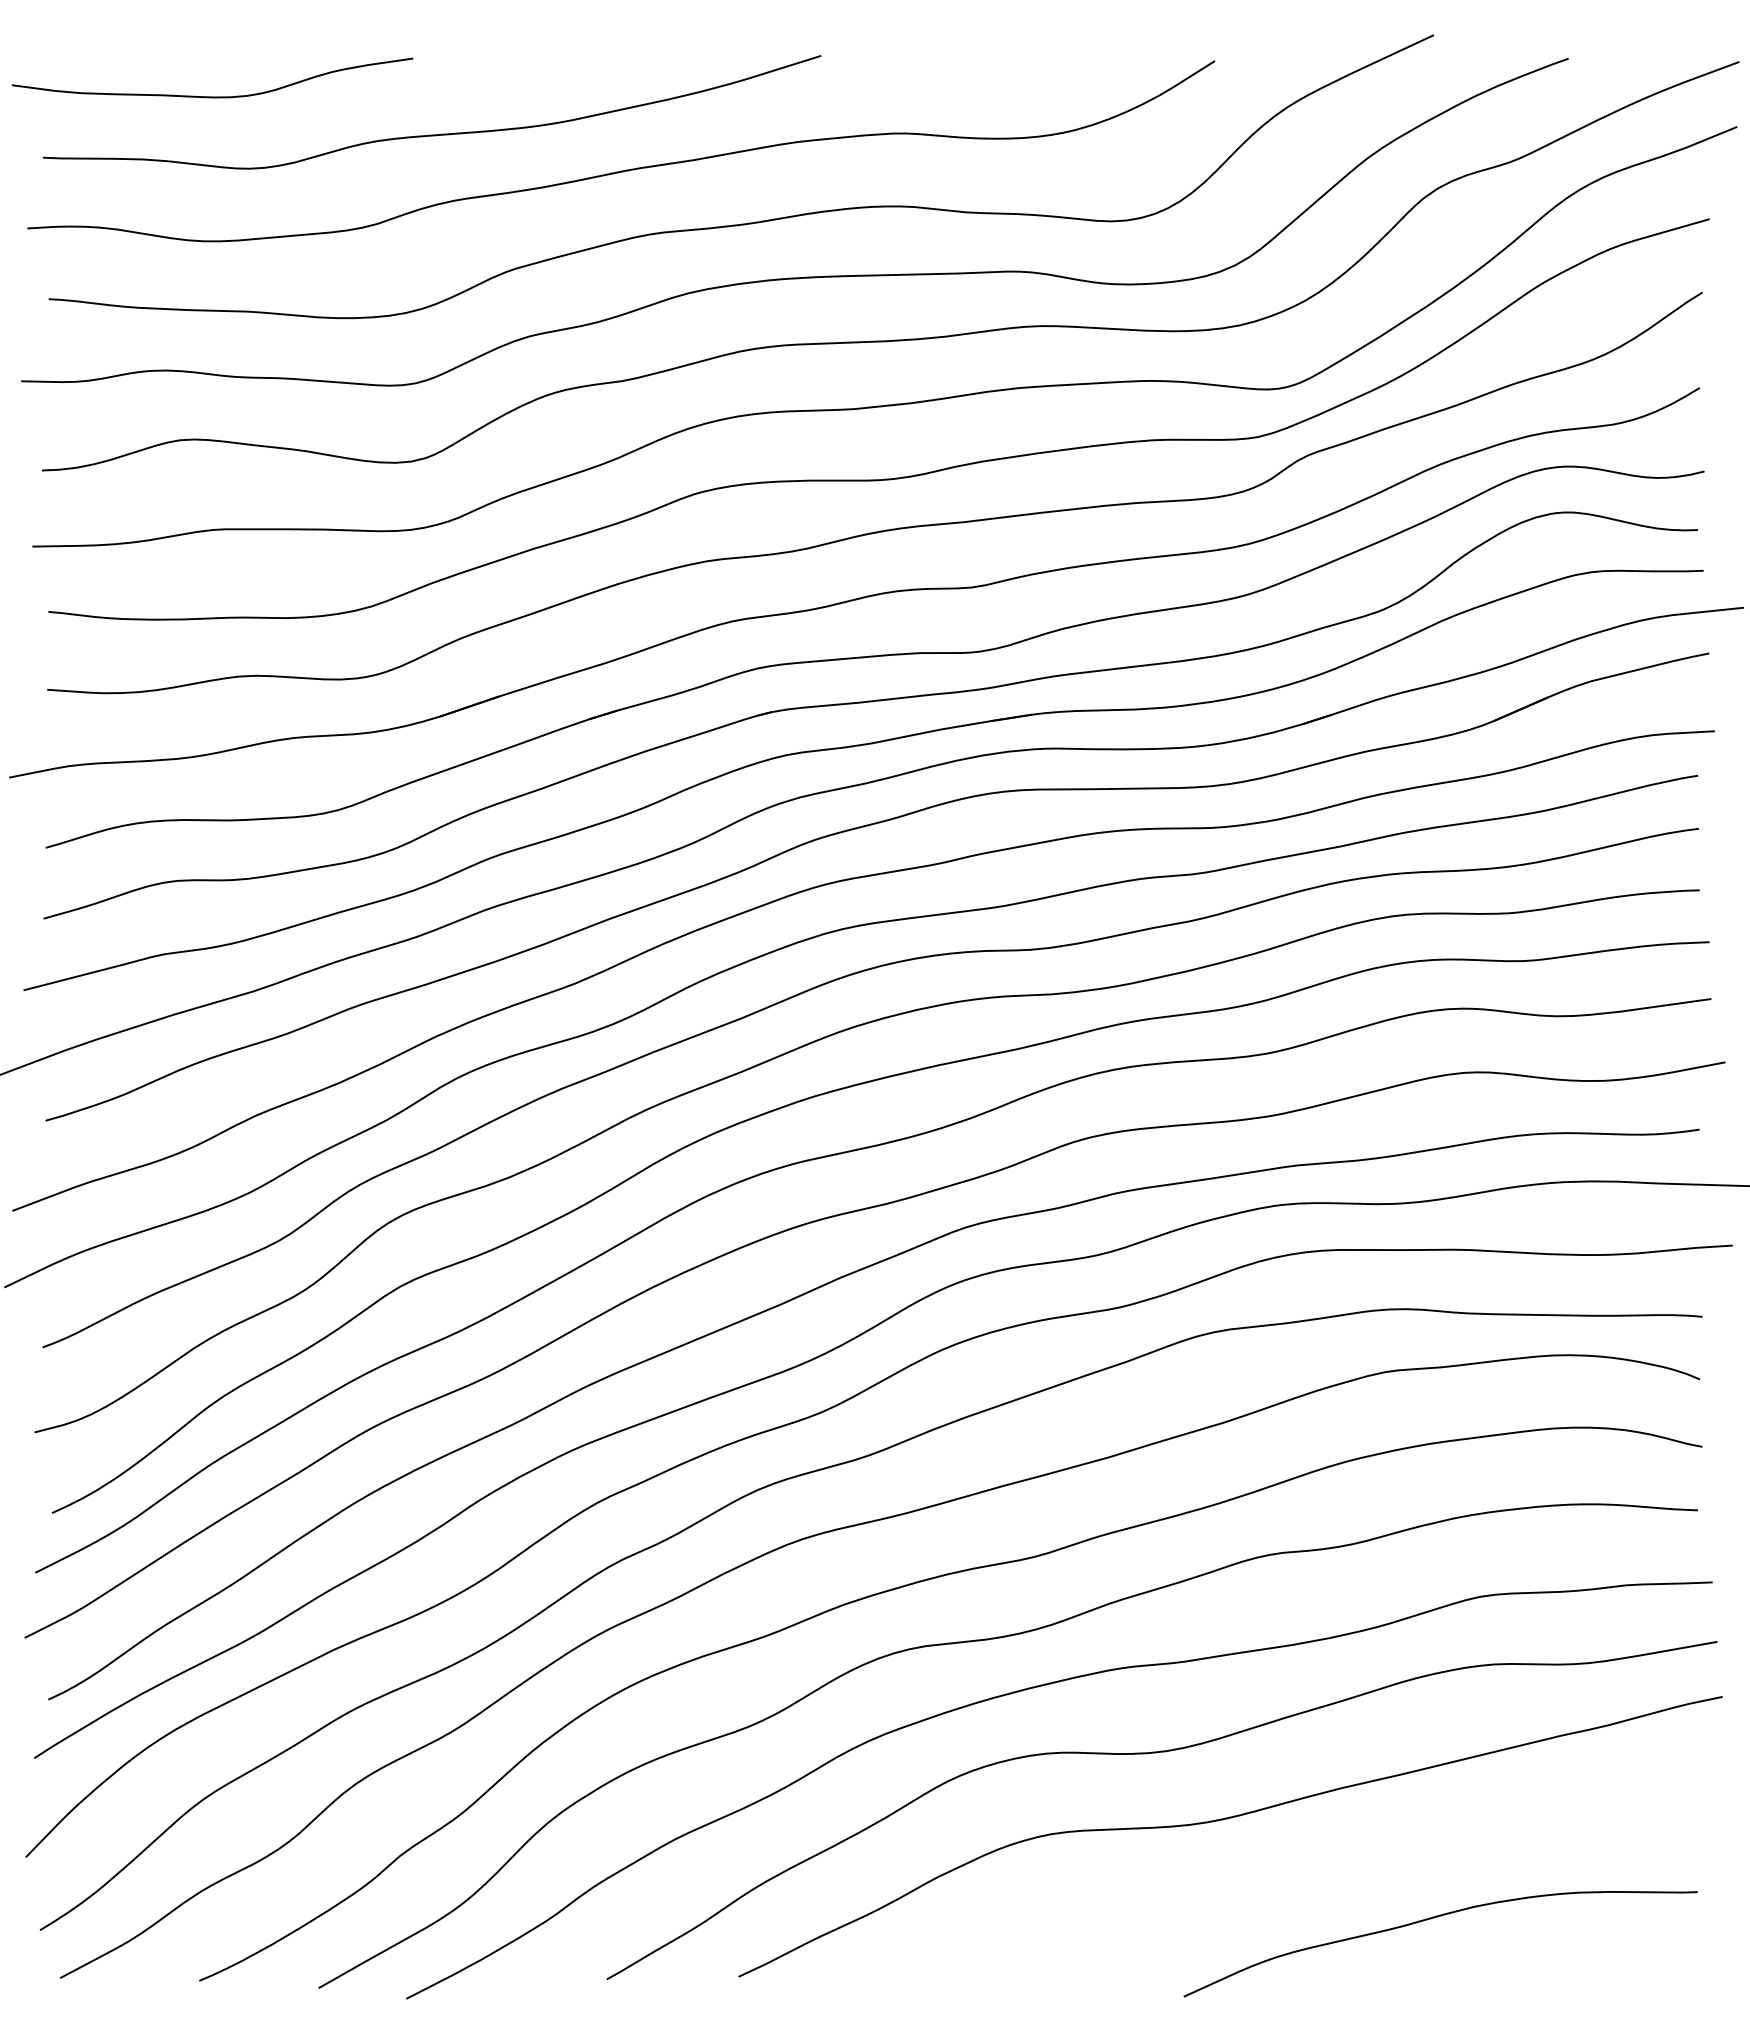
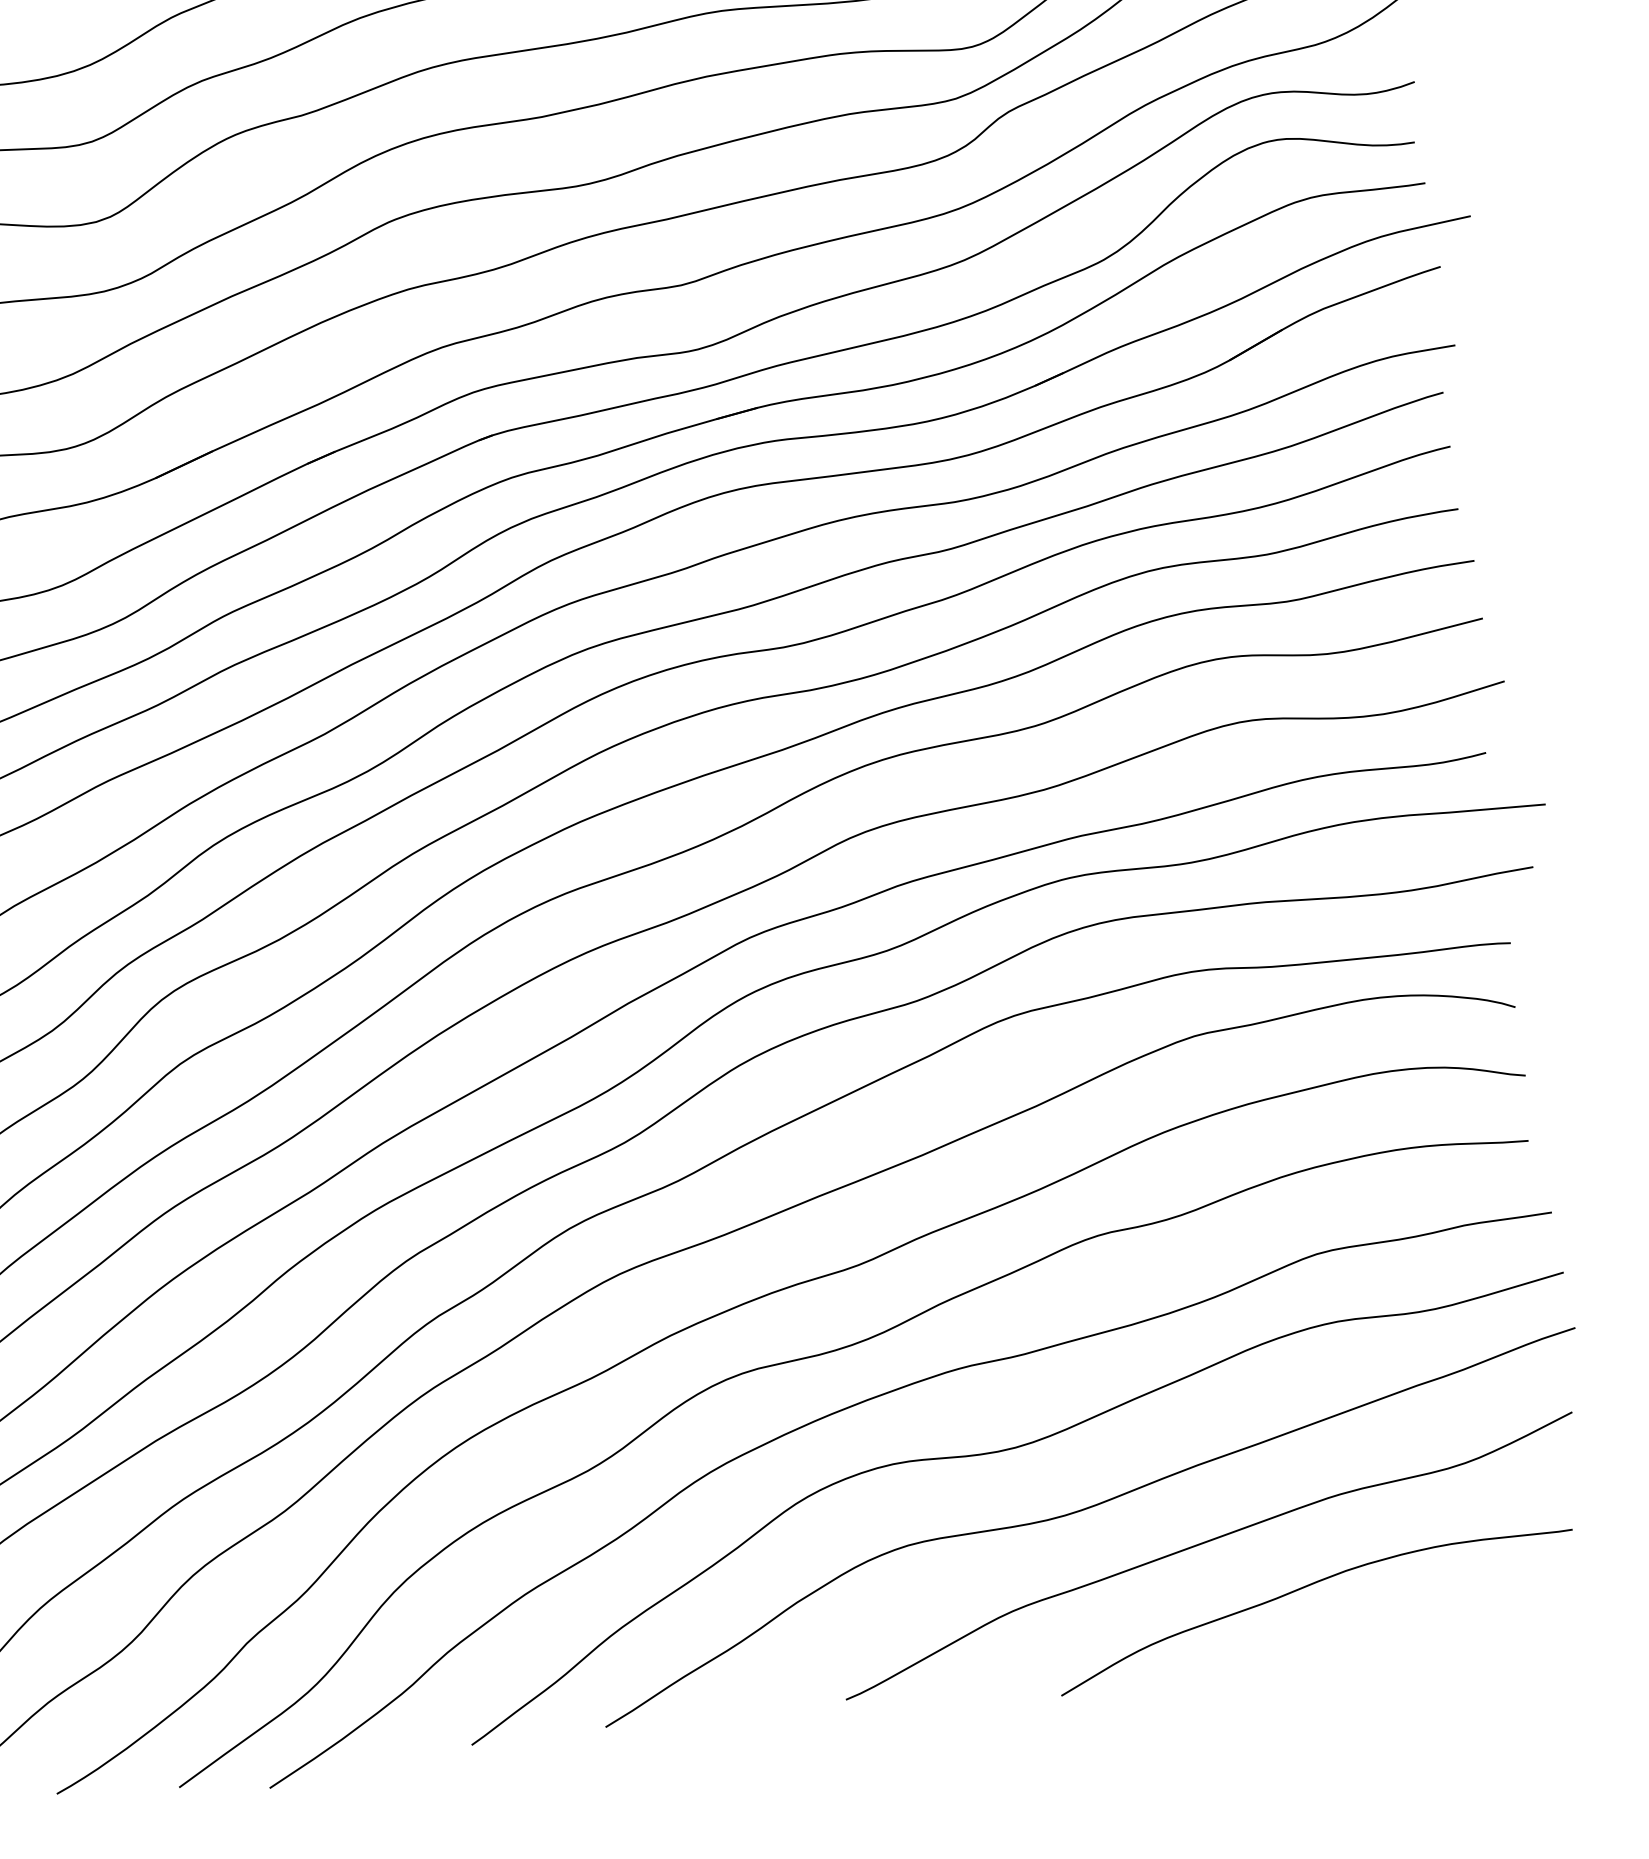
curve: (1338, 1865) -> (1203, 1544), added

